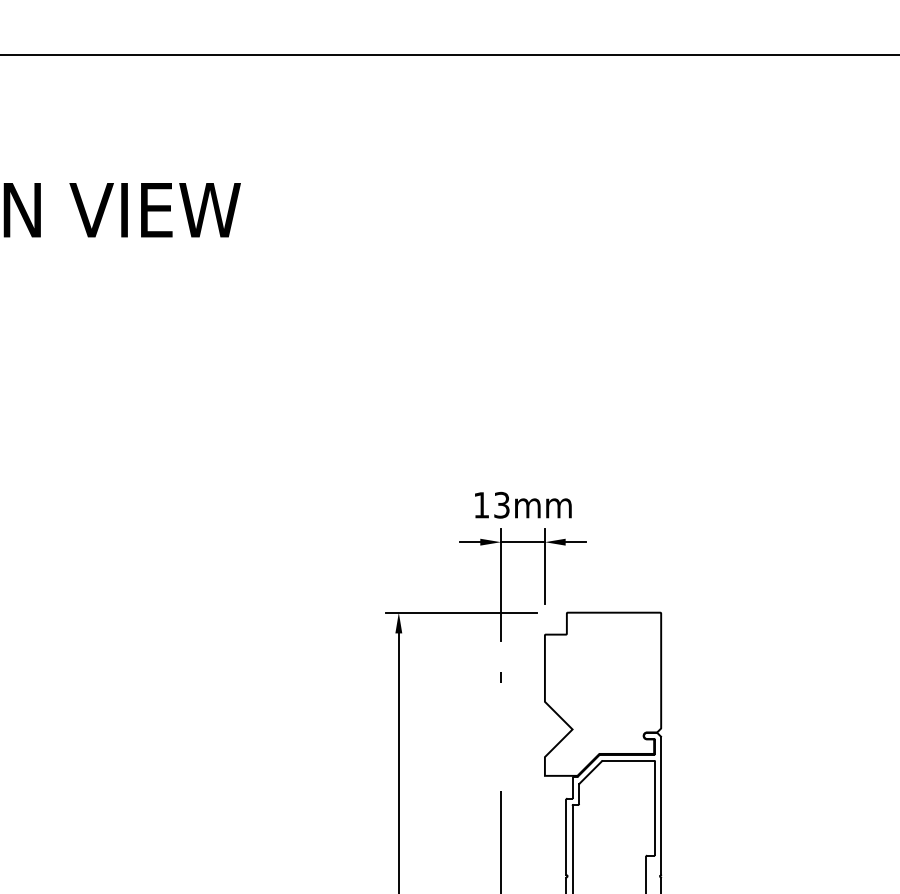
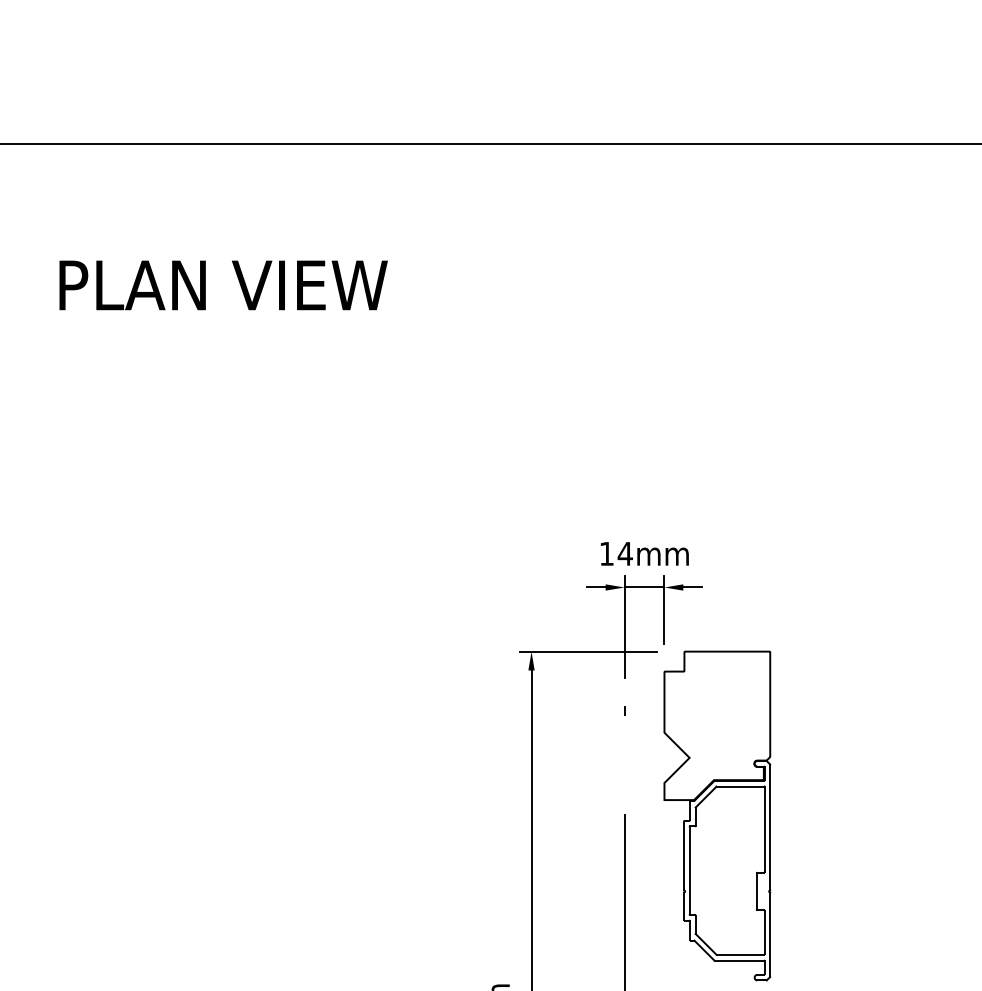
text: (500, 504) -> (624, 553), 13mm -> 14mm

